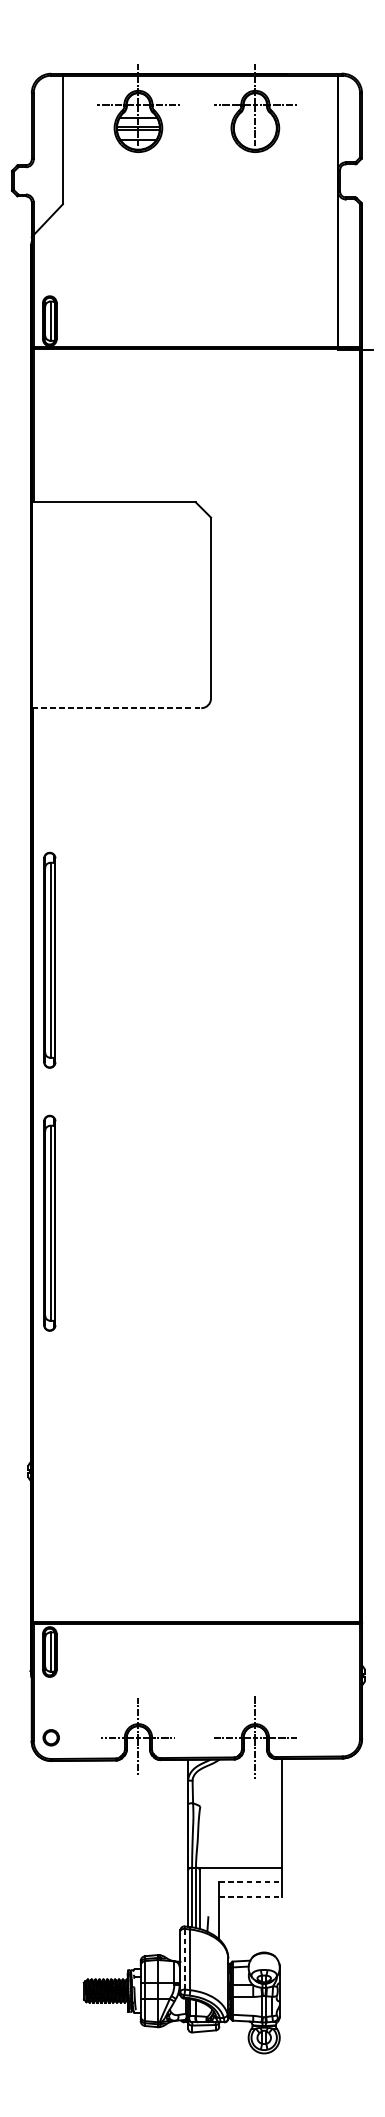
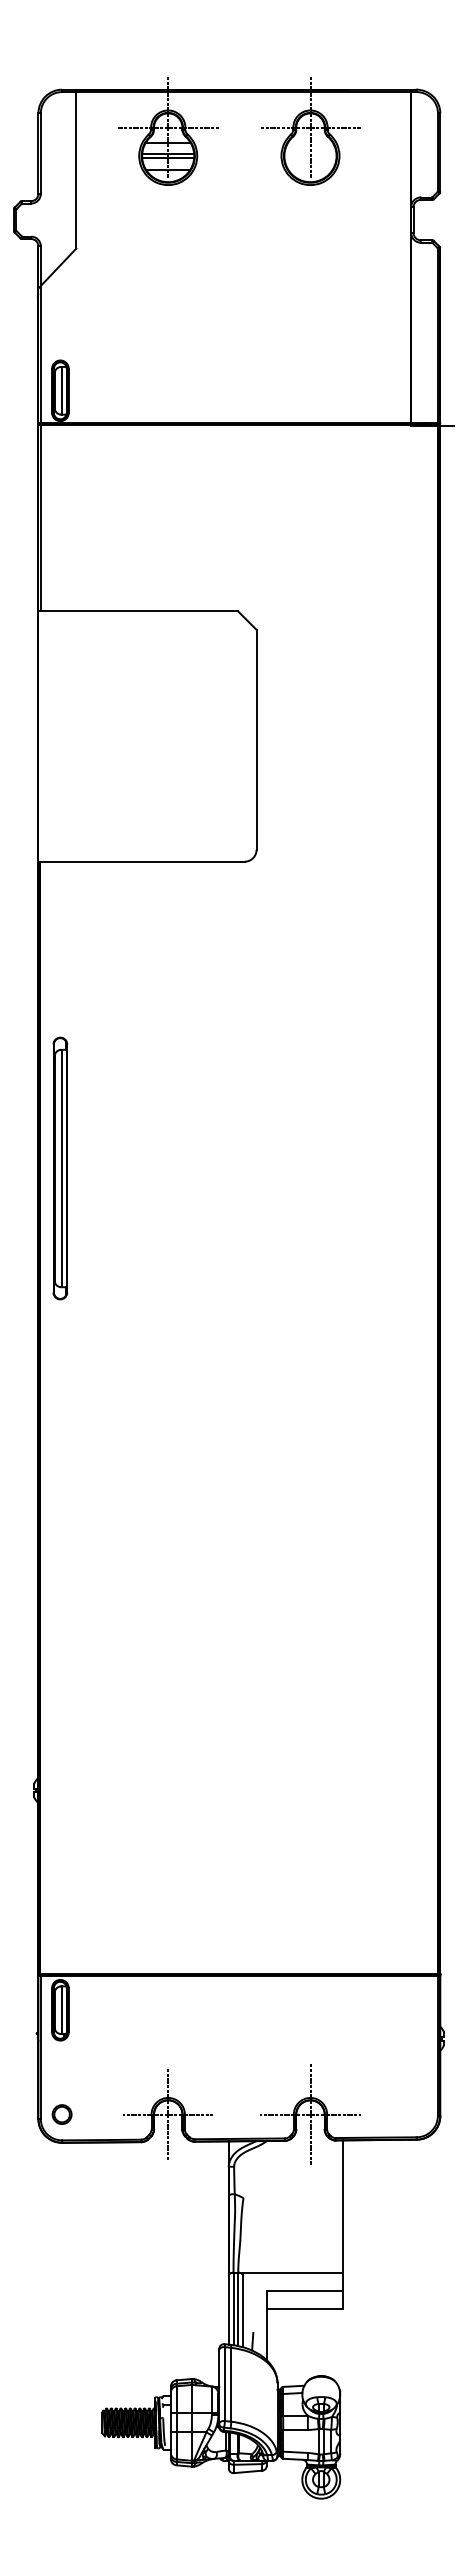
line: (117, 708) -> (142, 861), dashed -> solid
part: (49, 1223) -> (60, 1488), removed
line: (250, 1882) -> (304, 2290), dashed -> solid
line: (250, 1897) -> (304, 2308), dashed -> solid
line: (184, 1959) -> (224, 2384), dashed -> solid

